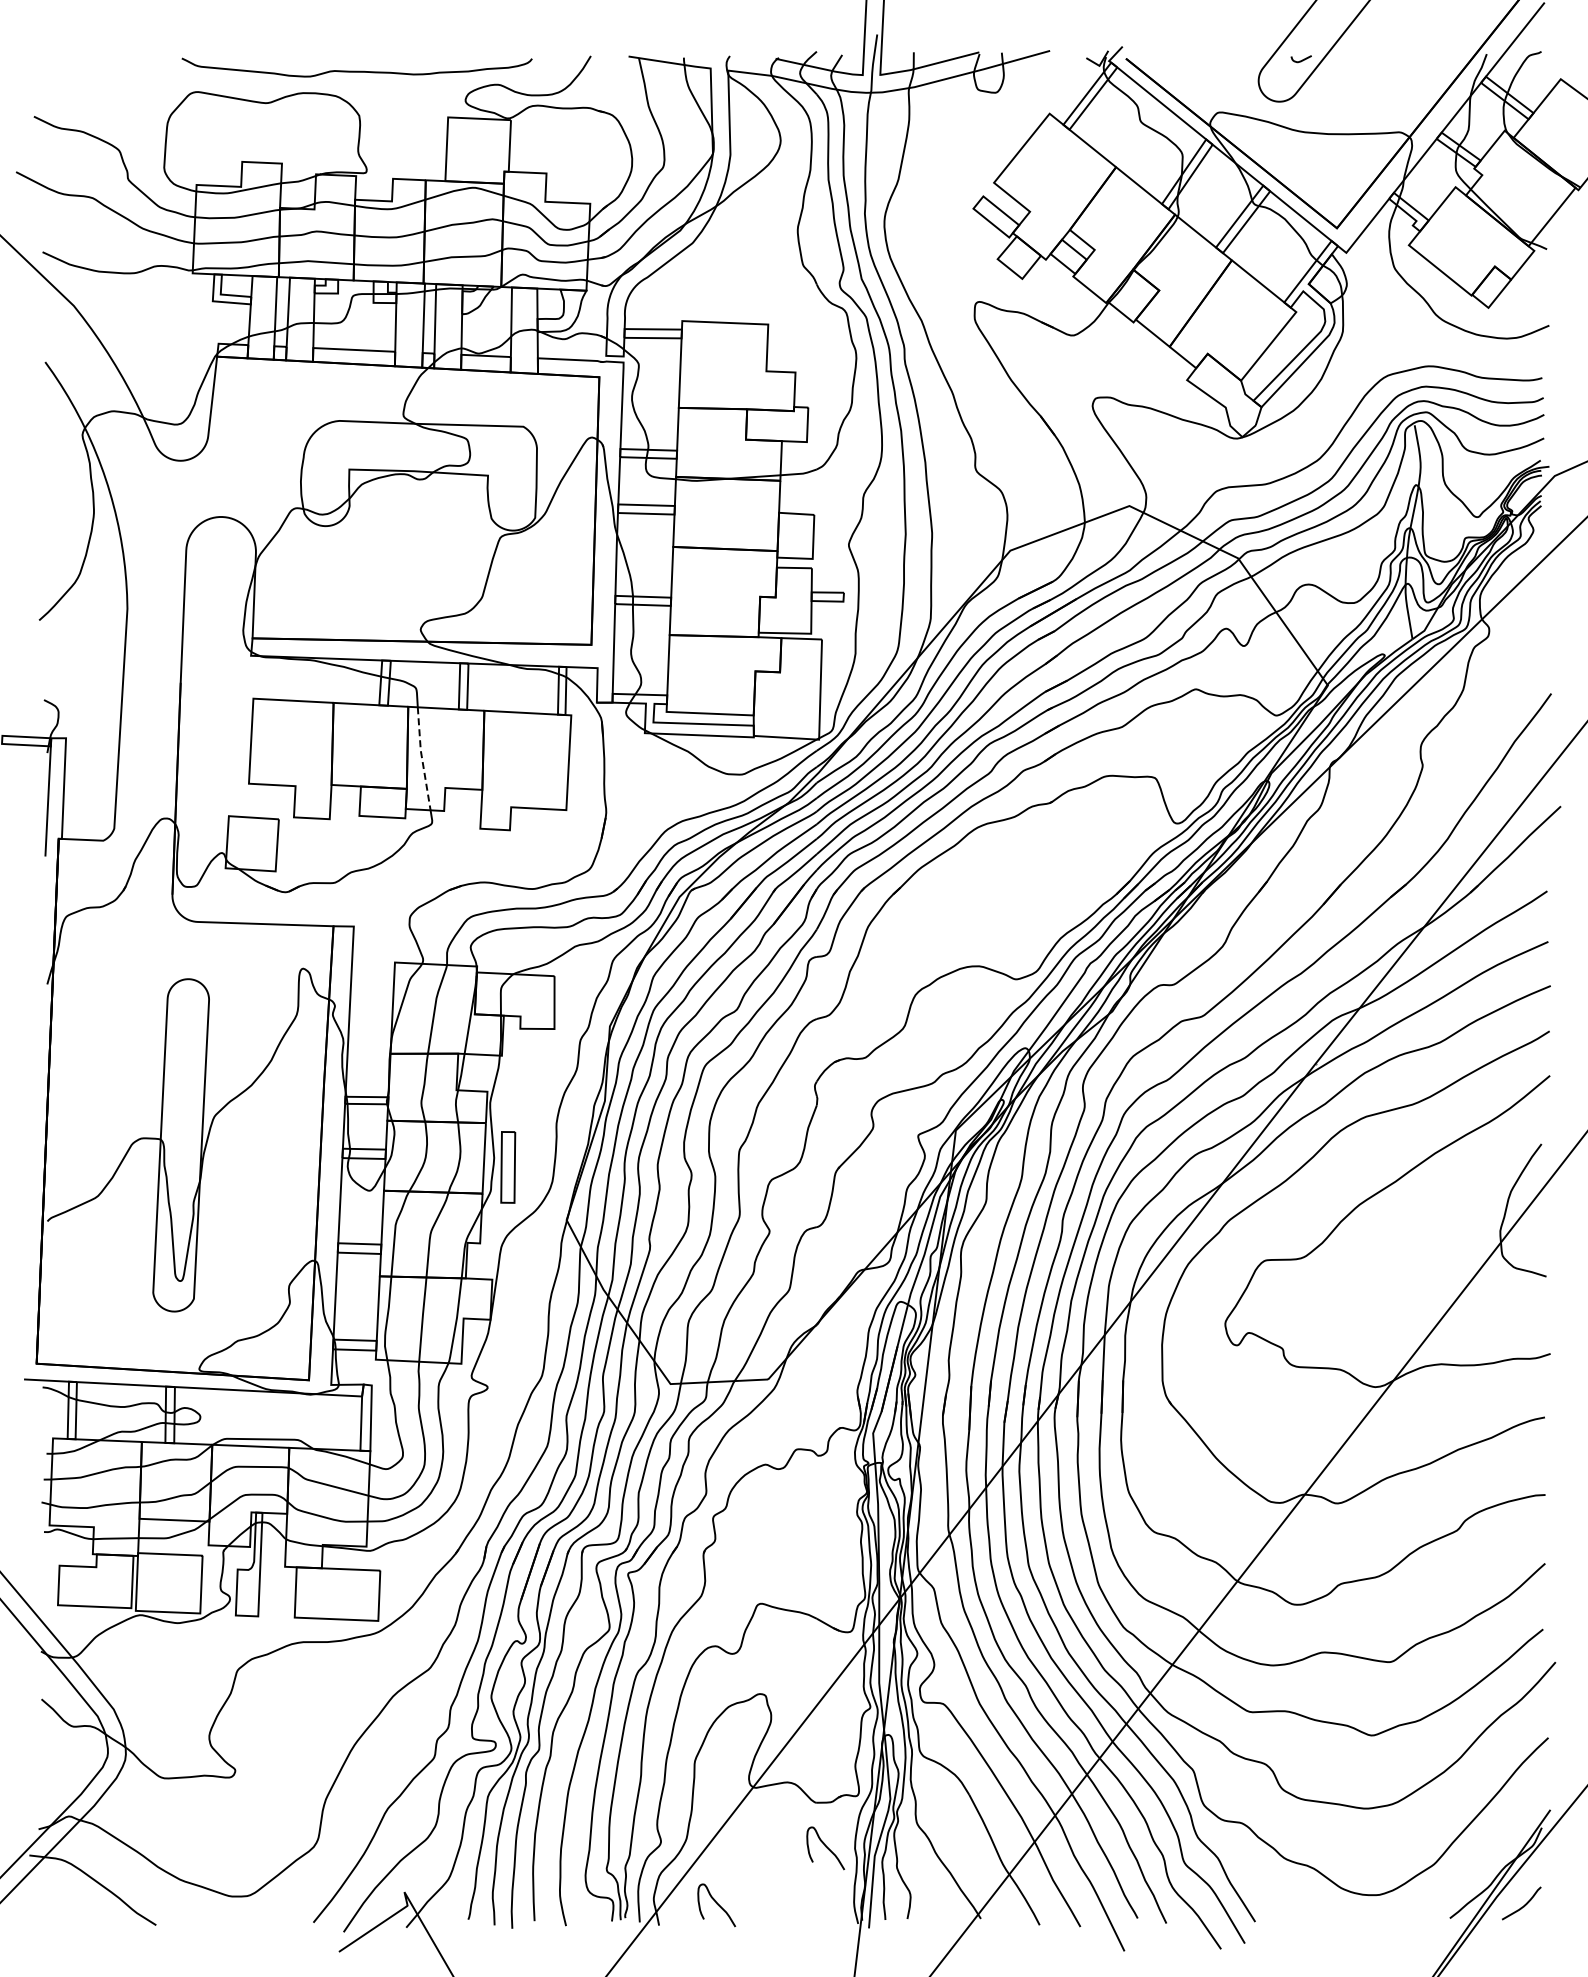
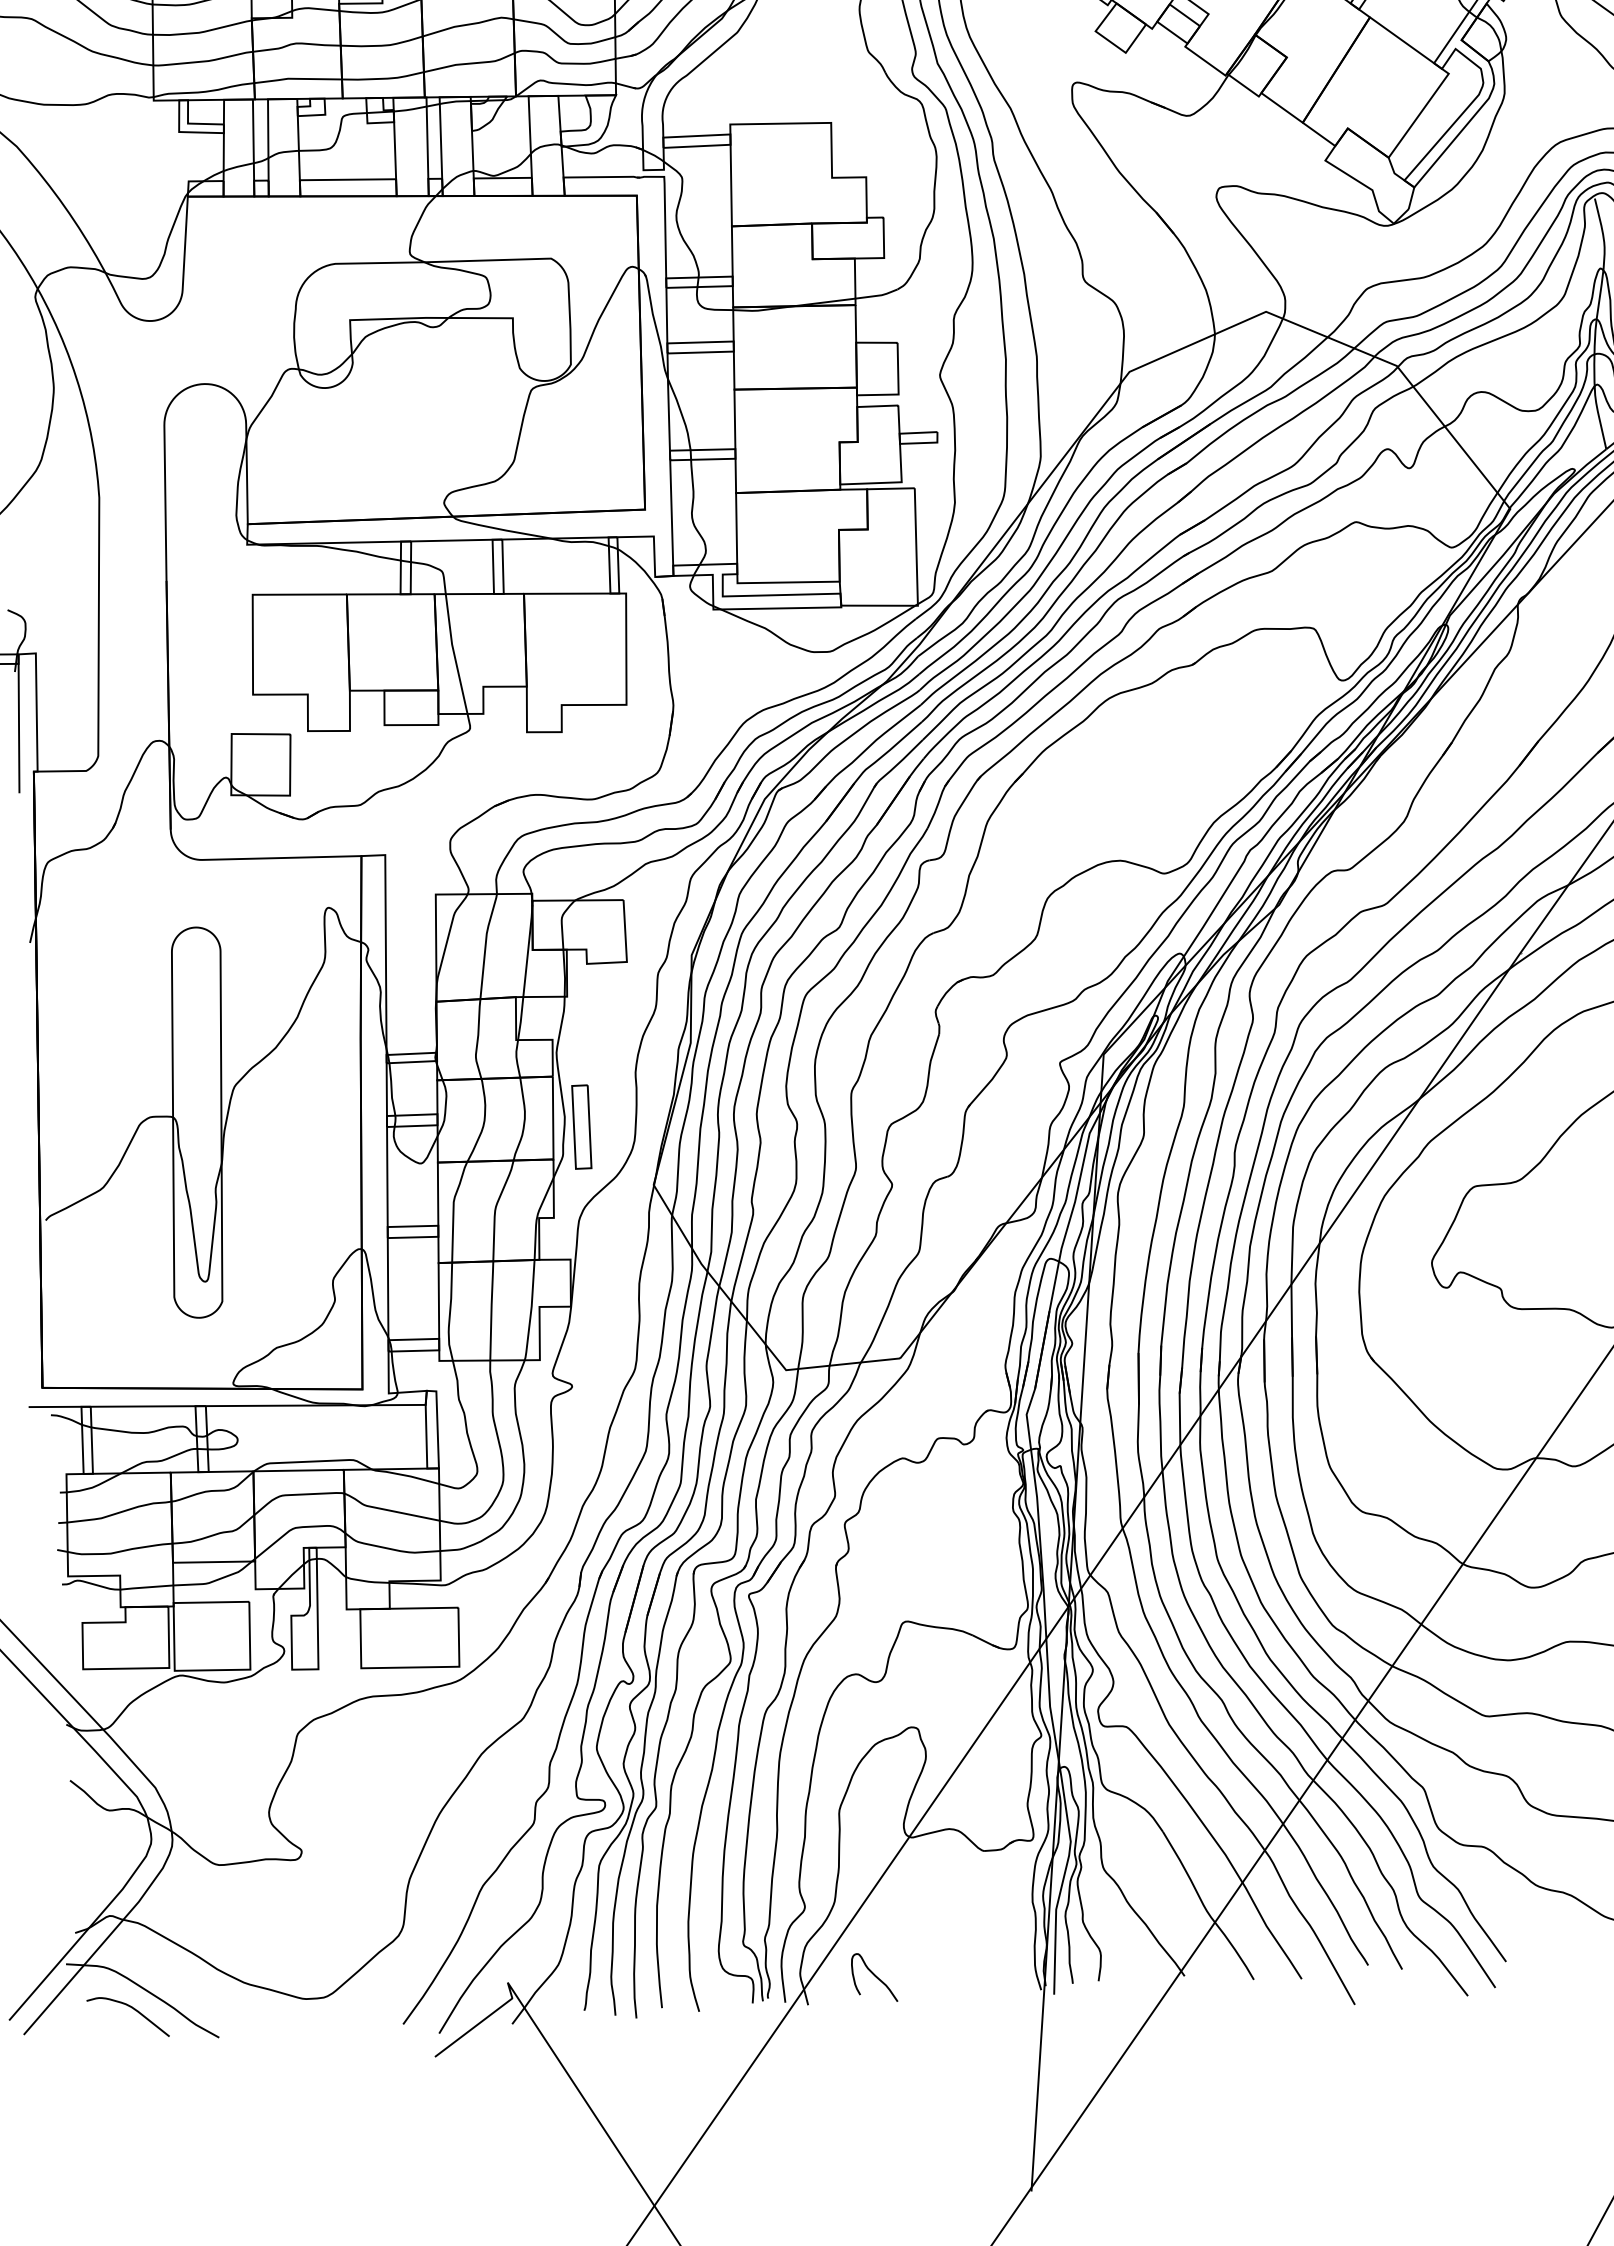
line: (422, 758) -> (454, 653), dashed -> solid
curve: (825, 1847) -> (997, 1902), removed
curve: (84, 1897) -> (133, 2009), added

